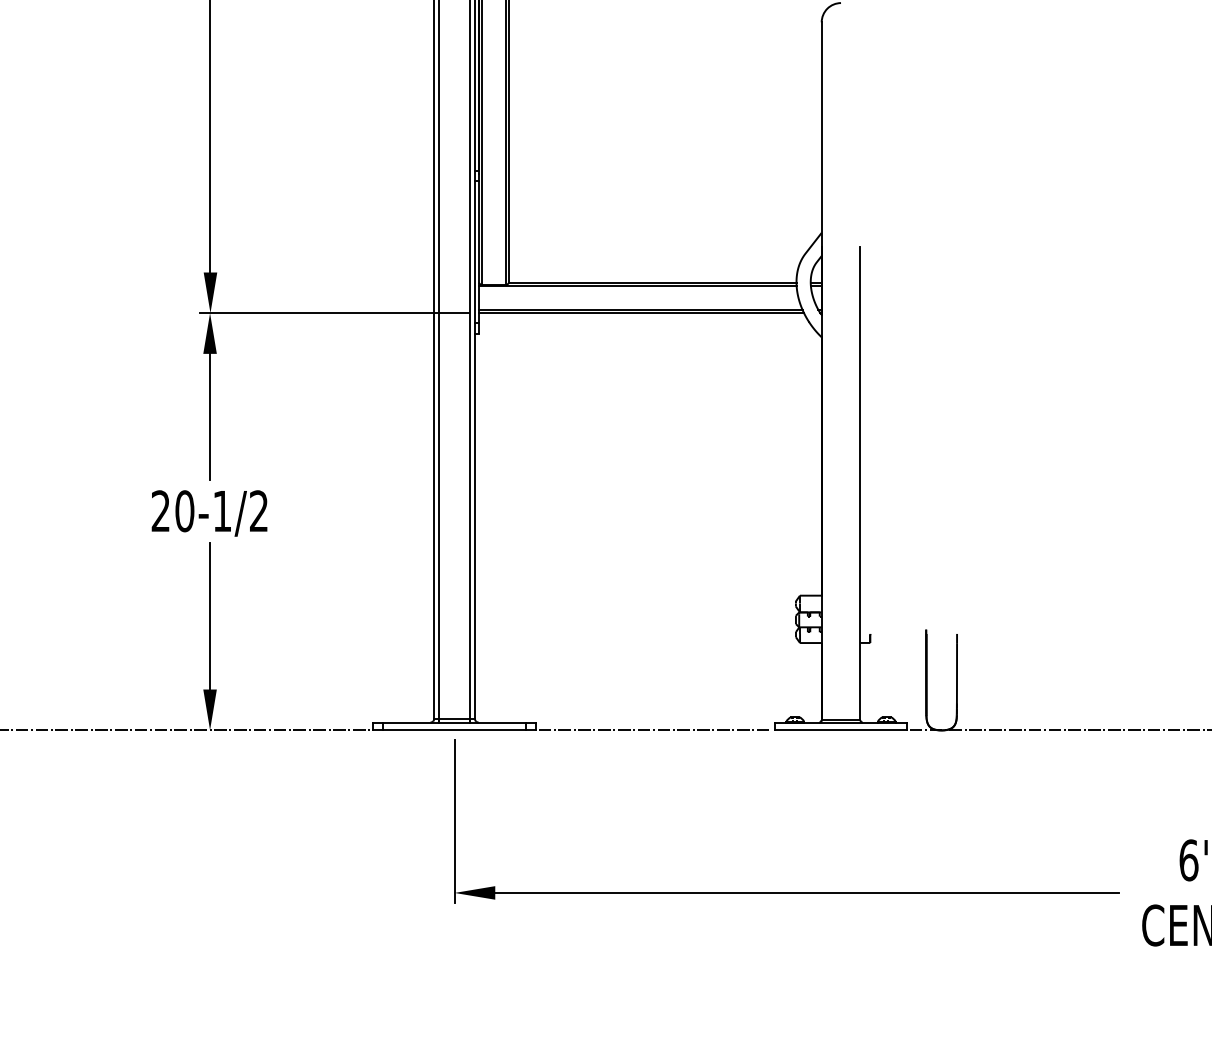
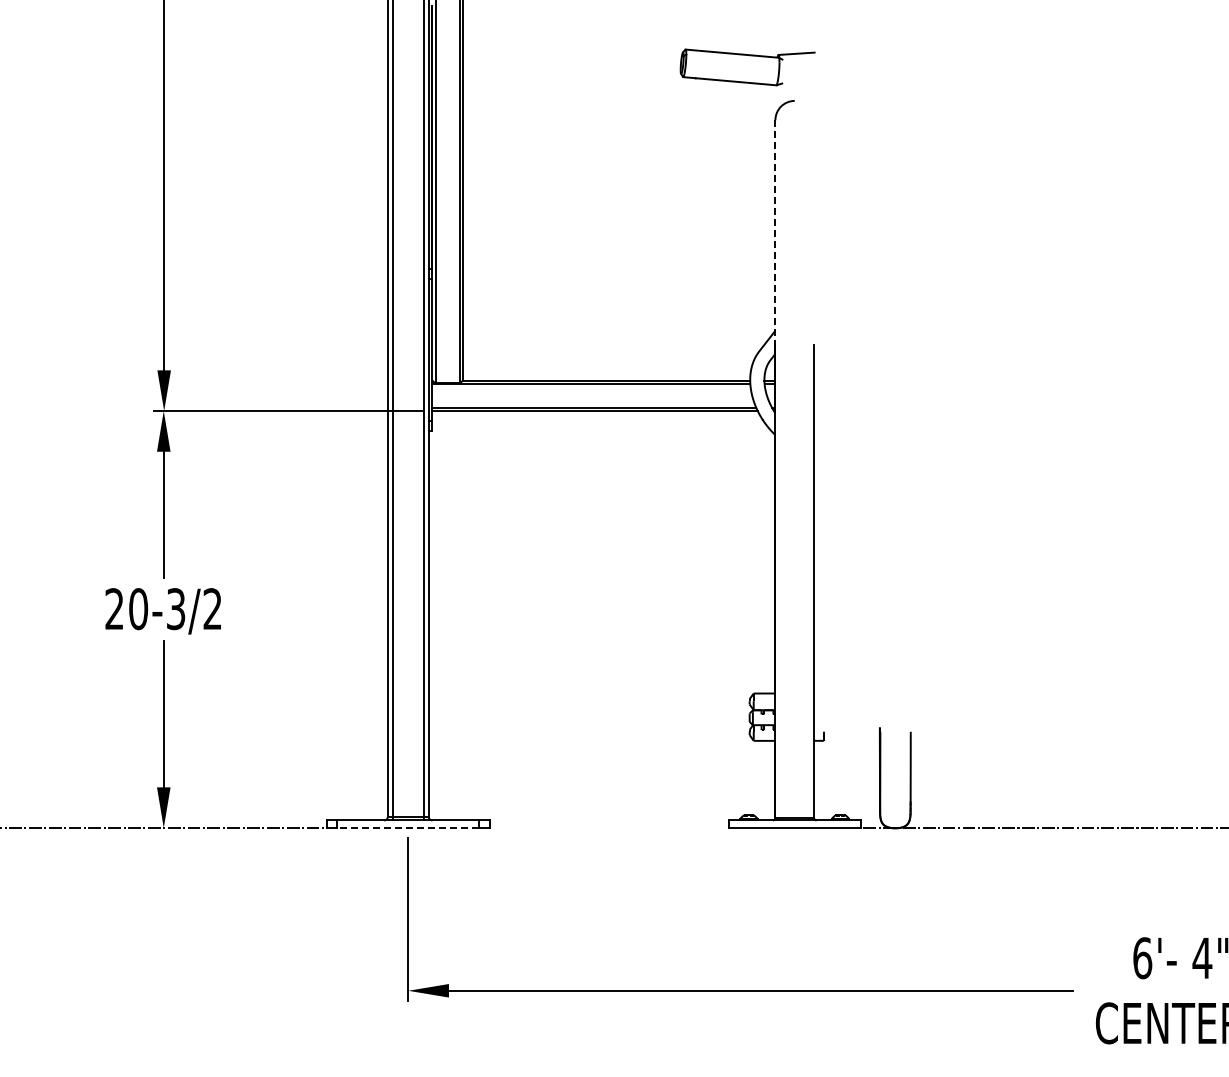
line: (821, 135) -> (775, 233), solid -> dashed
text: (222, 511) -> (176, 609), 20-1/2 -> 20-3/2
line: (453, 730) -> (407, 828), solid -> dashed
line: (655, 730) -> (609, 828), removed

